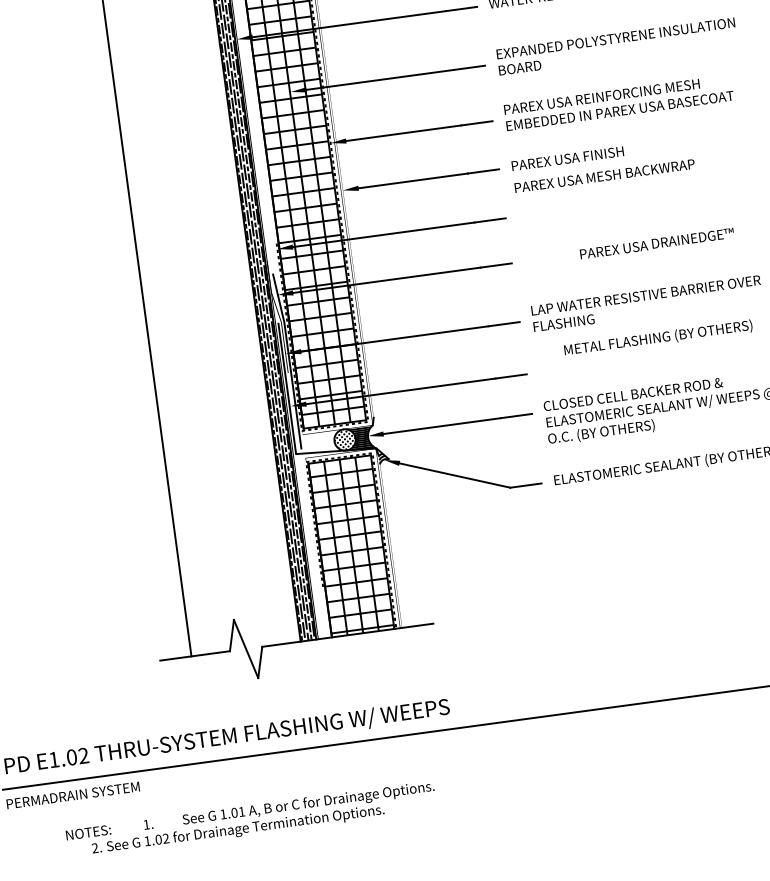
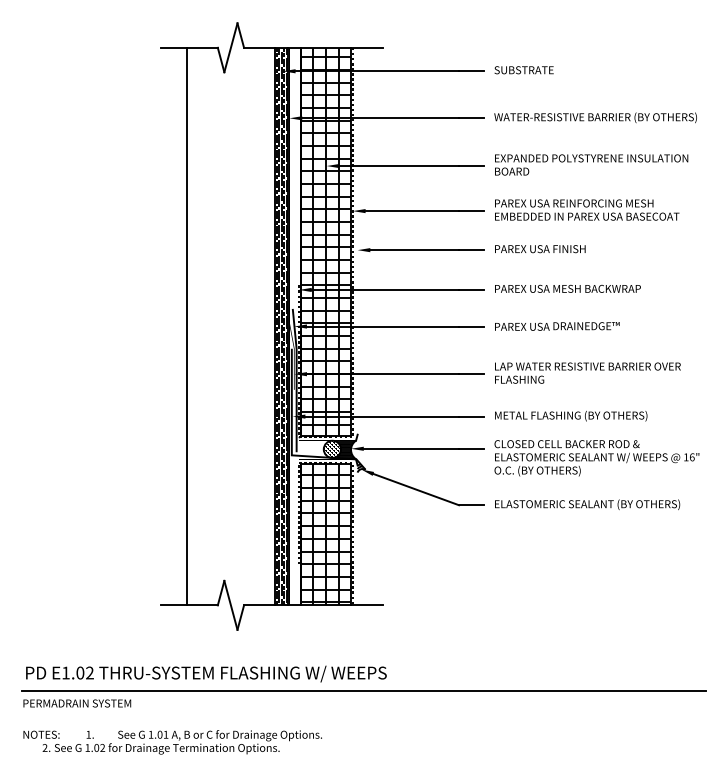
text: (604, 175) -> (567, 288), moved
text: (657, 243) -> (557, 326), moved
text: (658, 338) -> (571, 416), moved
text: (251, 820) -> (172, 742), moved

